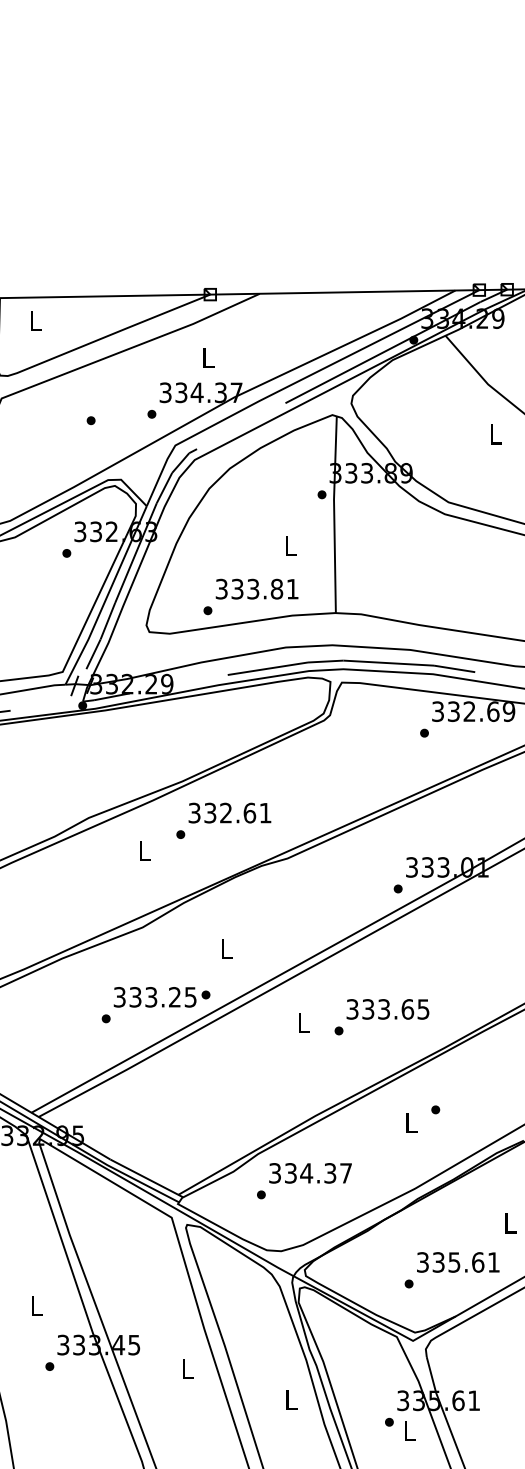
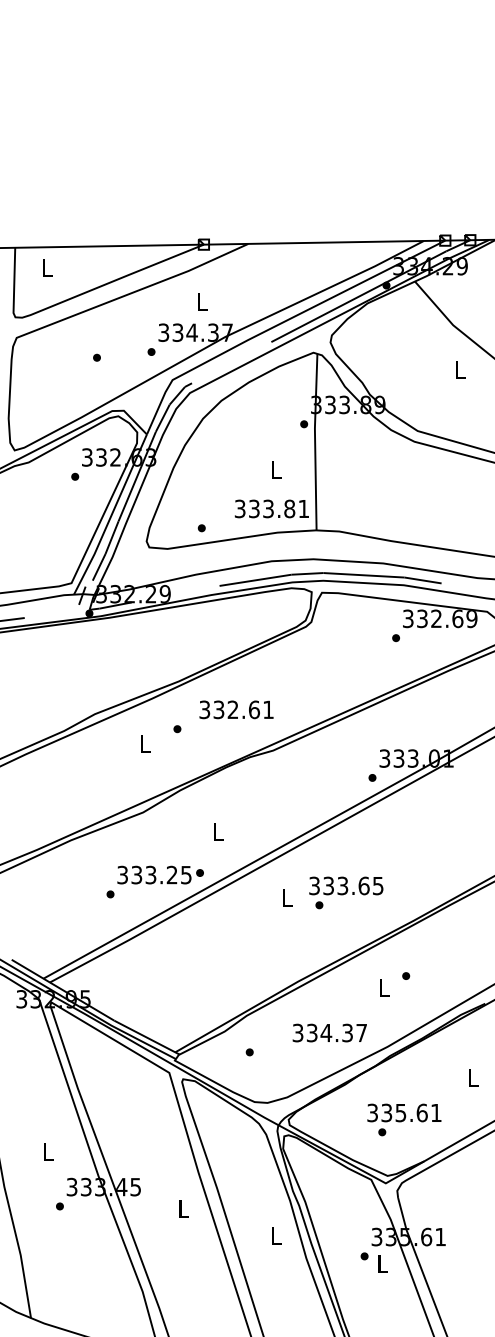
text: (256, 588) -> (271, 508), moved
text: (229, 812) -> (236, 709), moved
text: (388, 1008) -> (346, 885), moved
text: (310, 1172) -> (329, 1032), moved
text: (458, 1261) -> (404, 1112), moved

